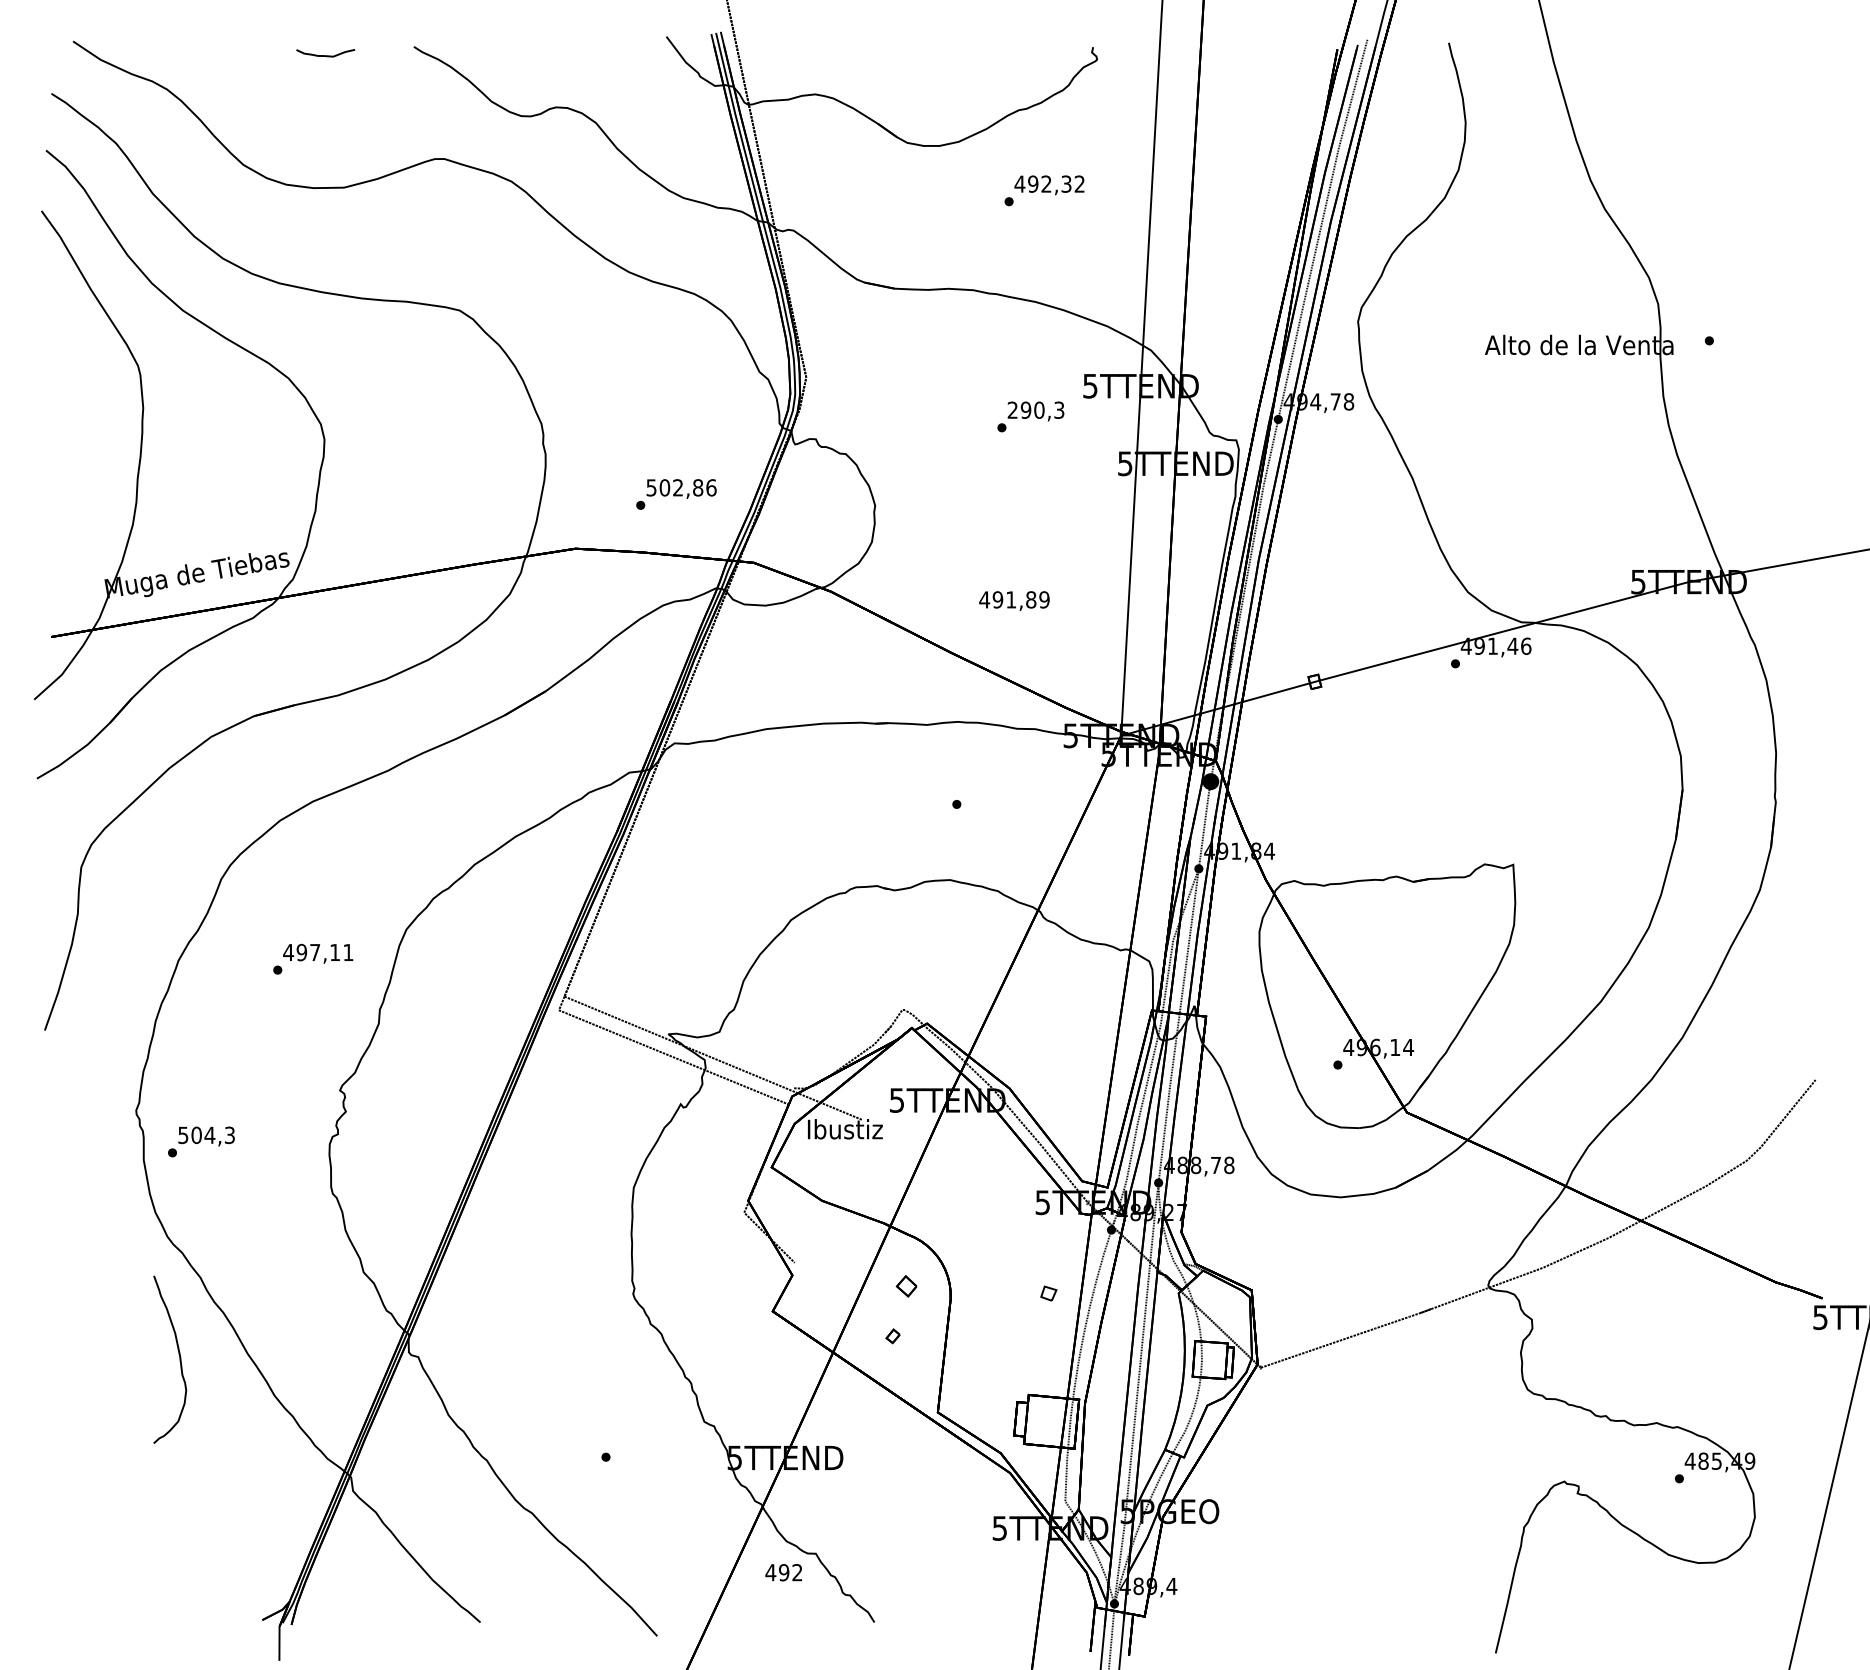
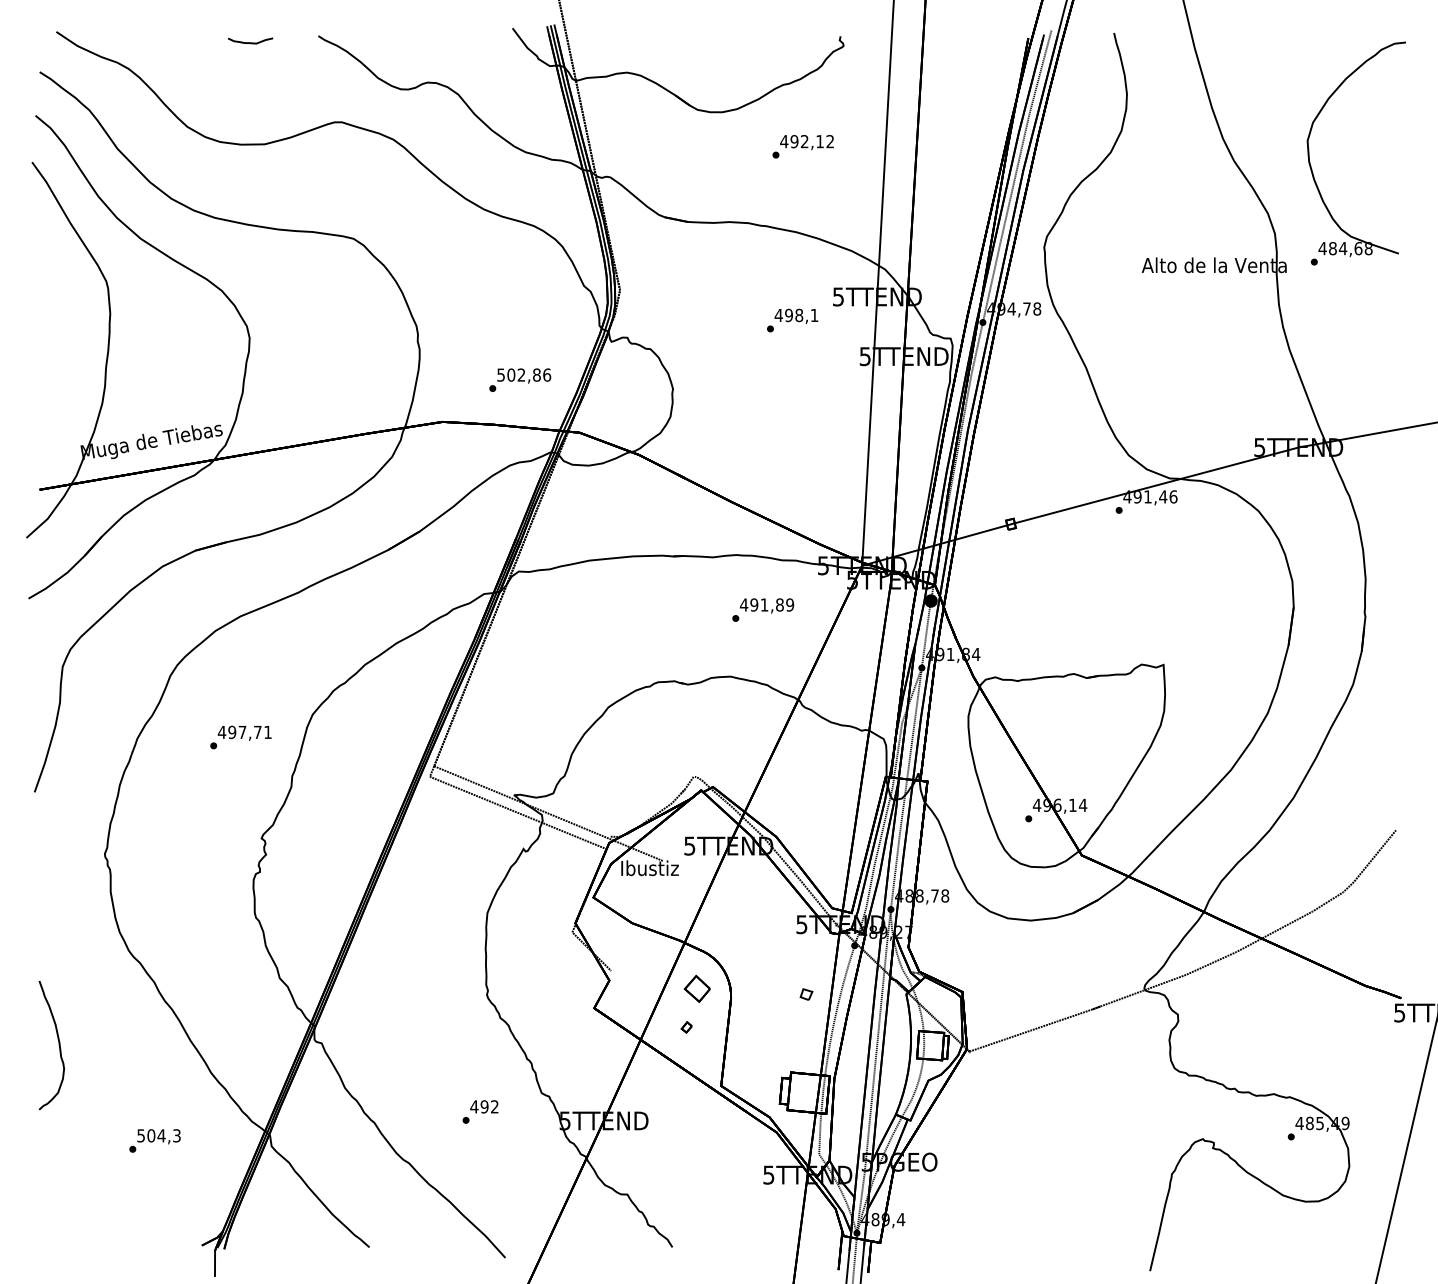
text: (1066, 183) -> (820, 141), 492,32 -> 492,12
part: (1703, 204) -> (1309, 157), added
text: (1035, 409) -> (796, 314), 290,3 -> 498,1
text: (1014, 600) -> (767, 605), moved
text: (334, 952) -> (257, 732), 497,11 -> 497,71
text: (201, 1141) -> (155, 1140), moved
part: (906, 1286) -> (697, 989), size x1.67
curve: (179, 1359) -> (58, 1045), moved
text: (783, 1572) -> (484, 1106), moved

